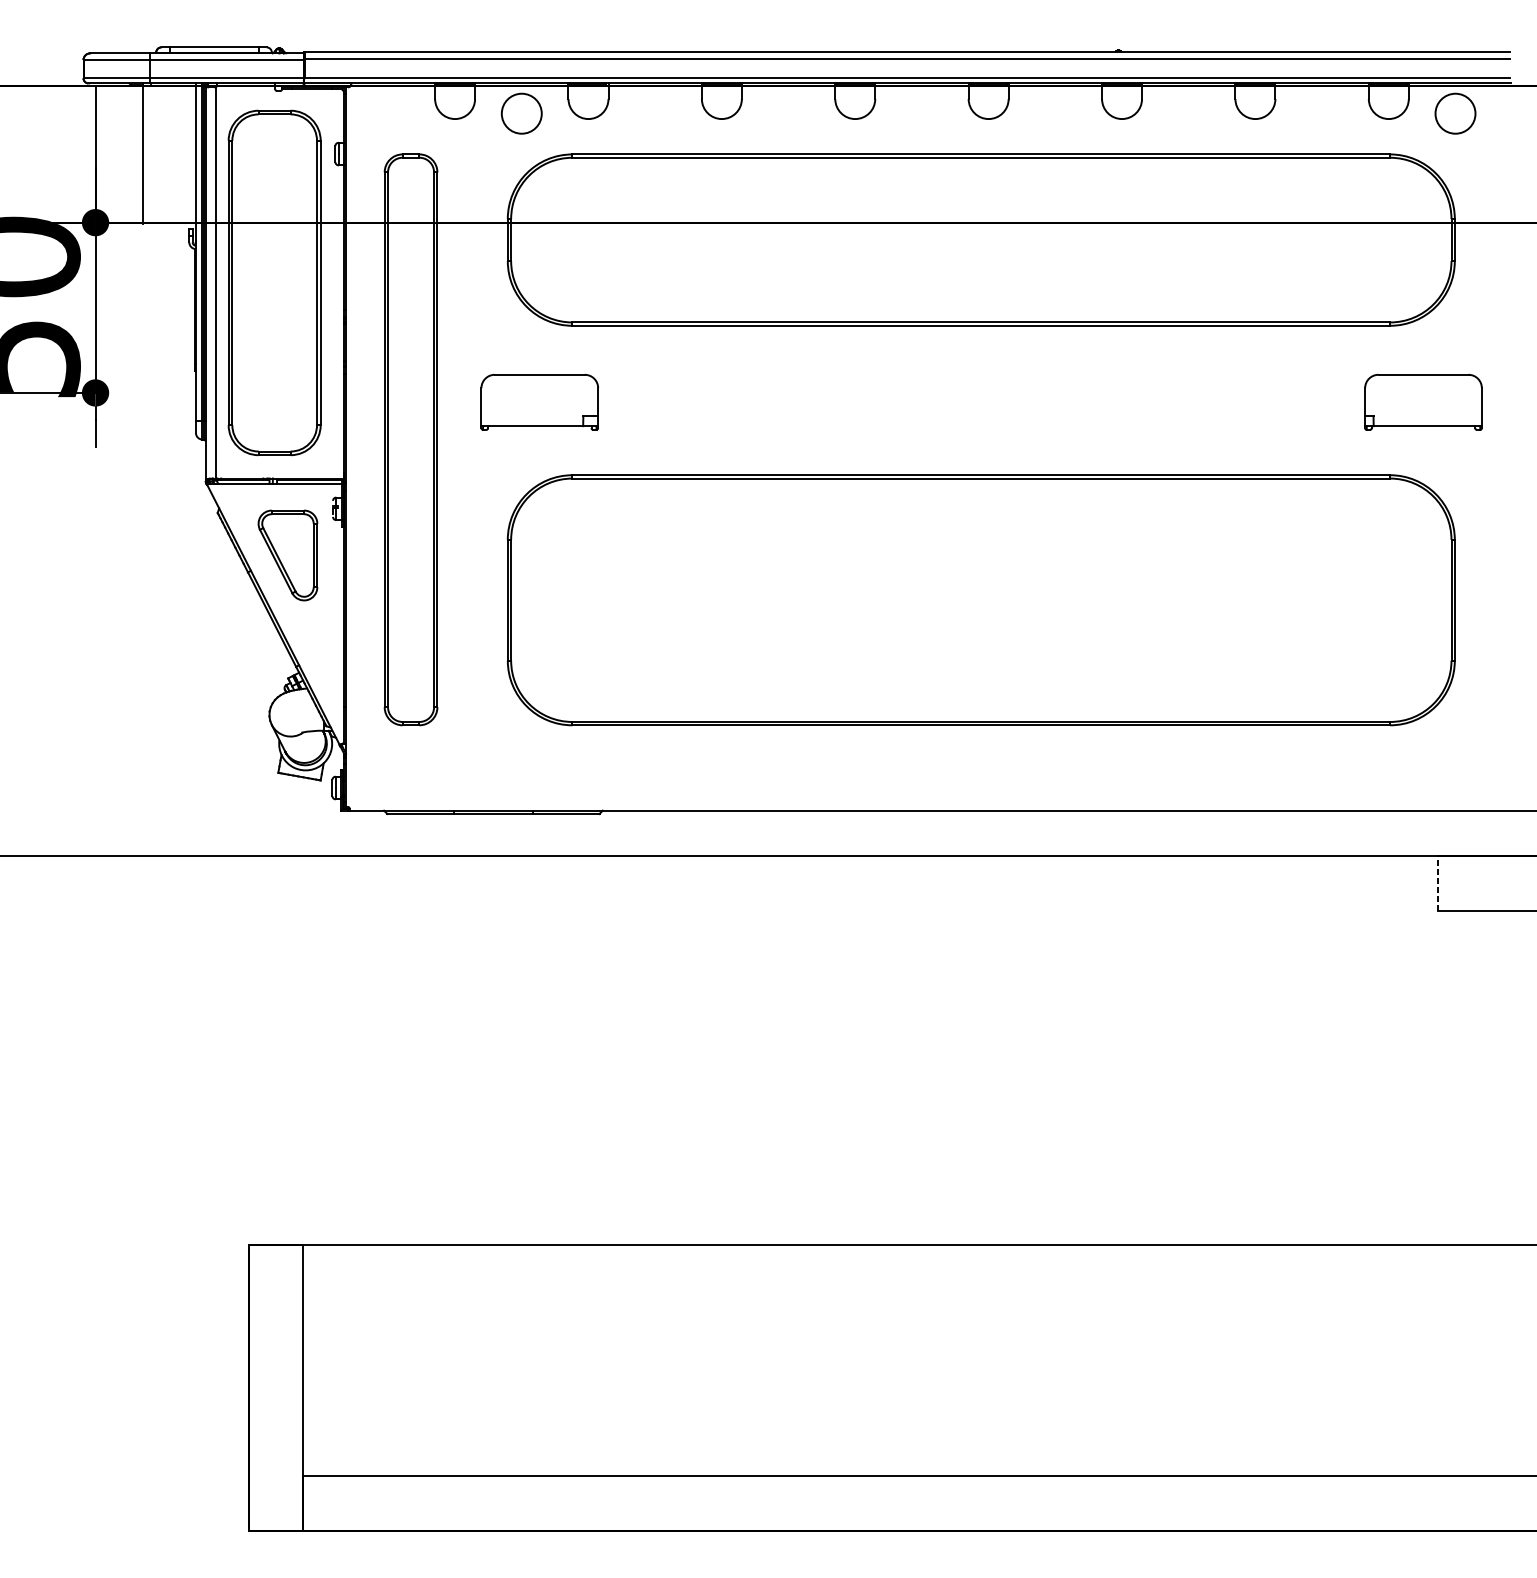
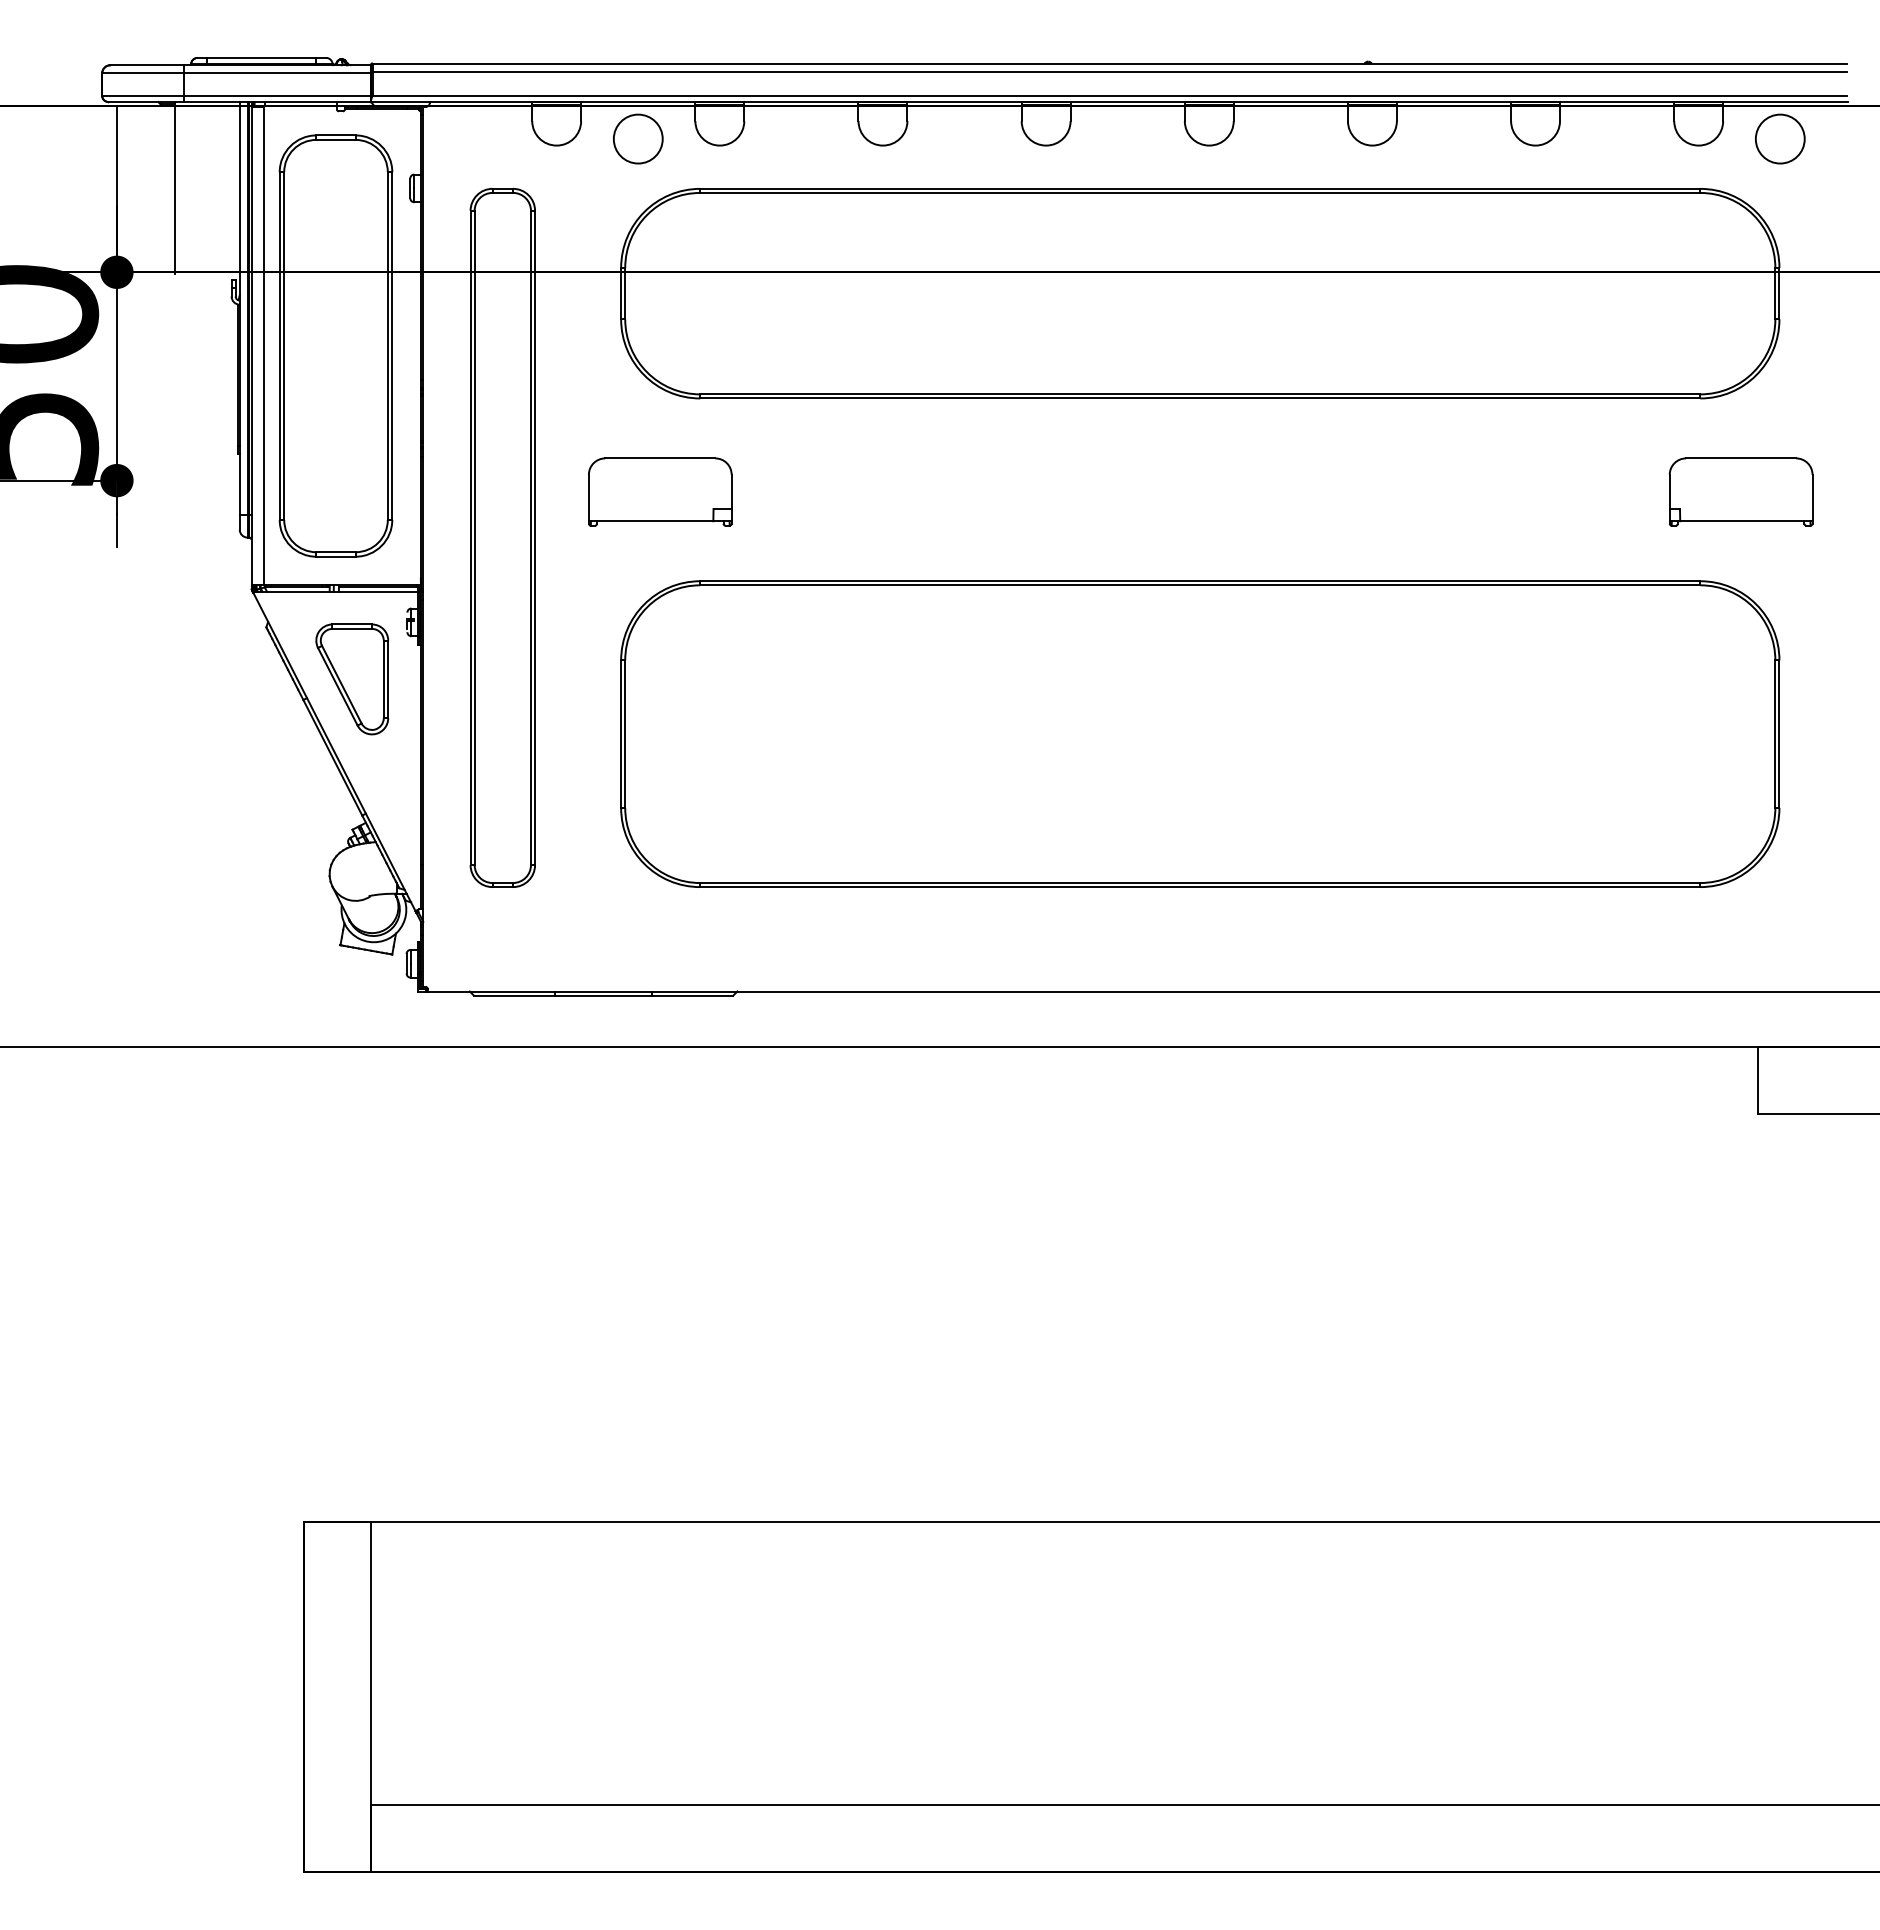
line: (1437, 883) -> (1758, 1080), dashed -> solid

